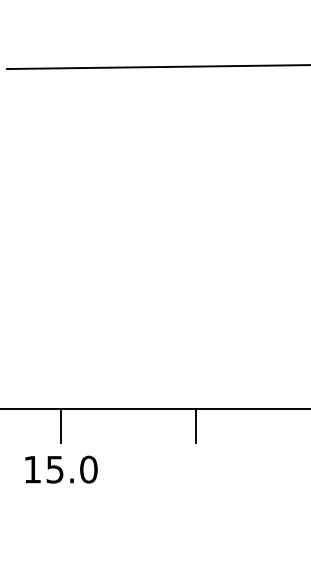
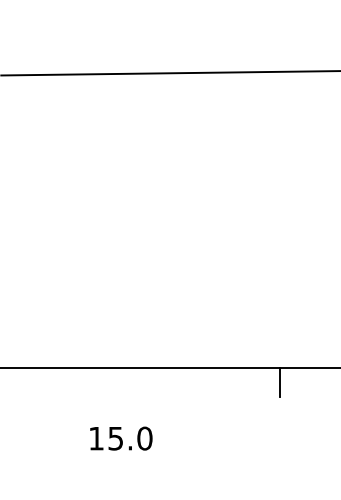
line: (60, 425) -> (47, 382), removed
line: (195, 425) -> (163, 382), removed
text: (61, 469) -> (121, 438), moved

